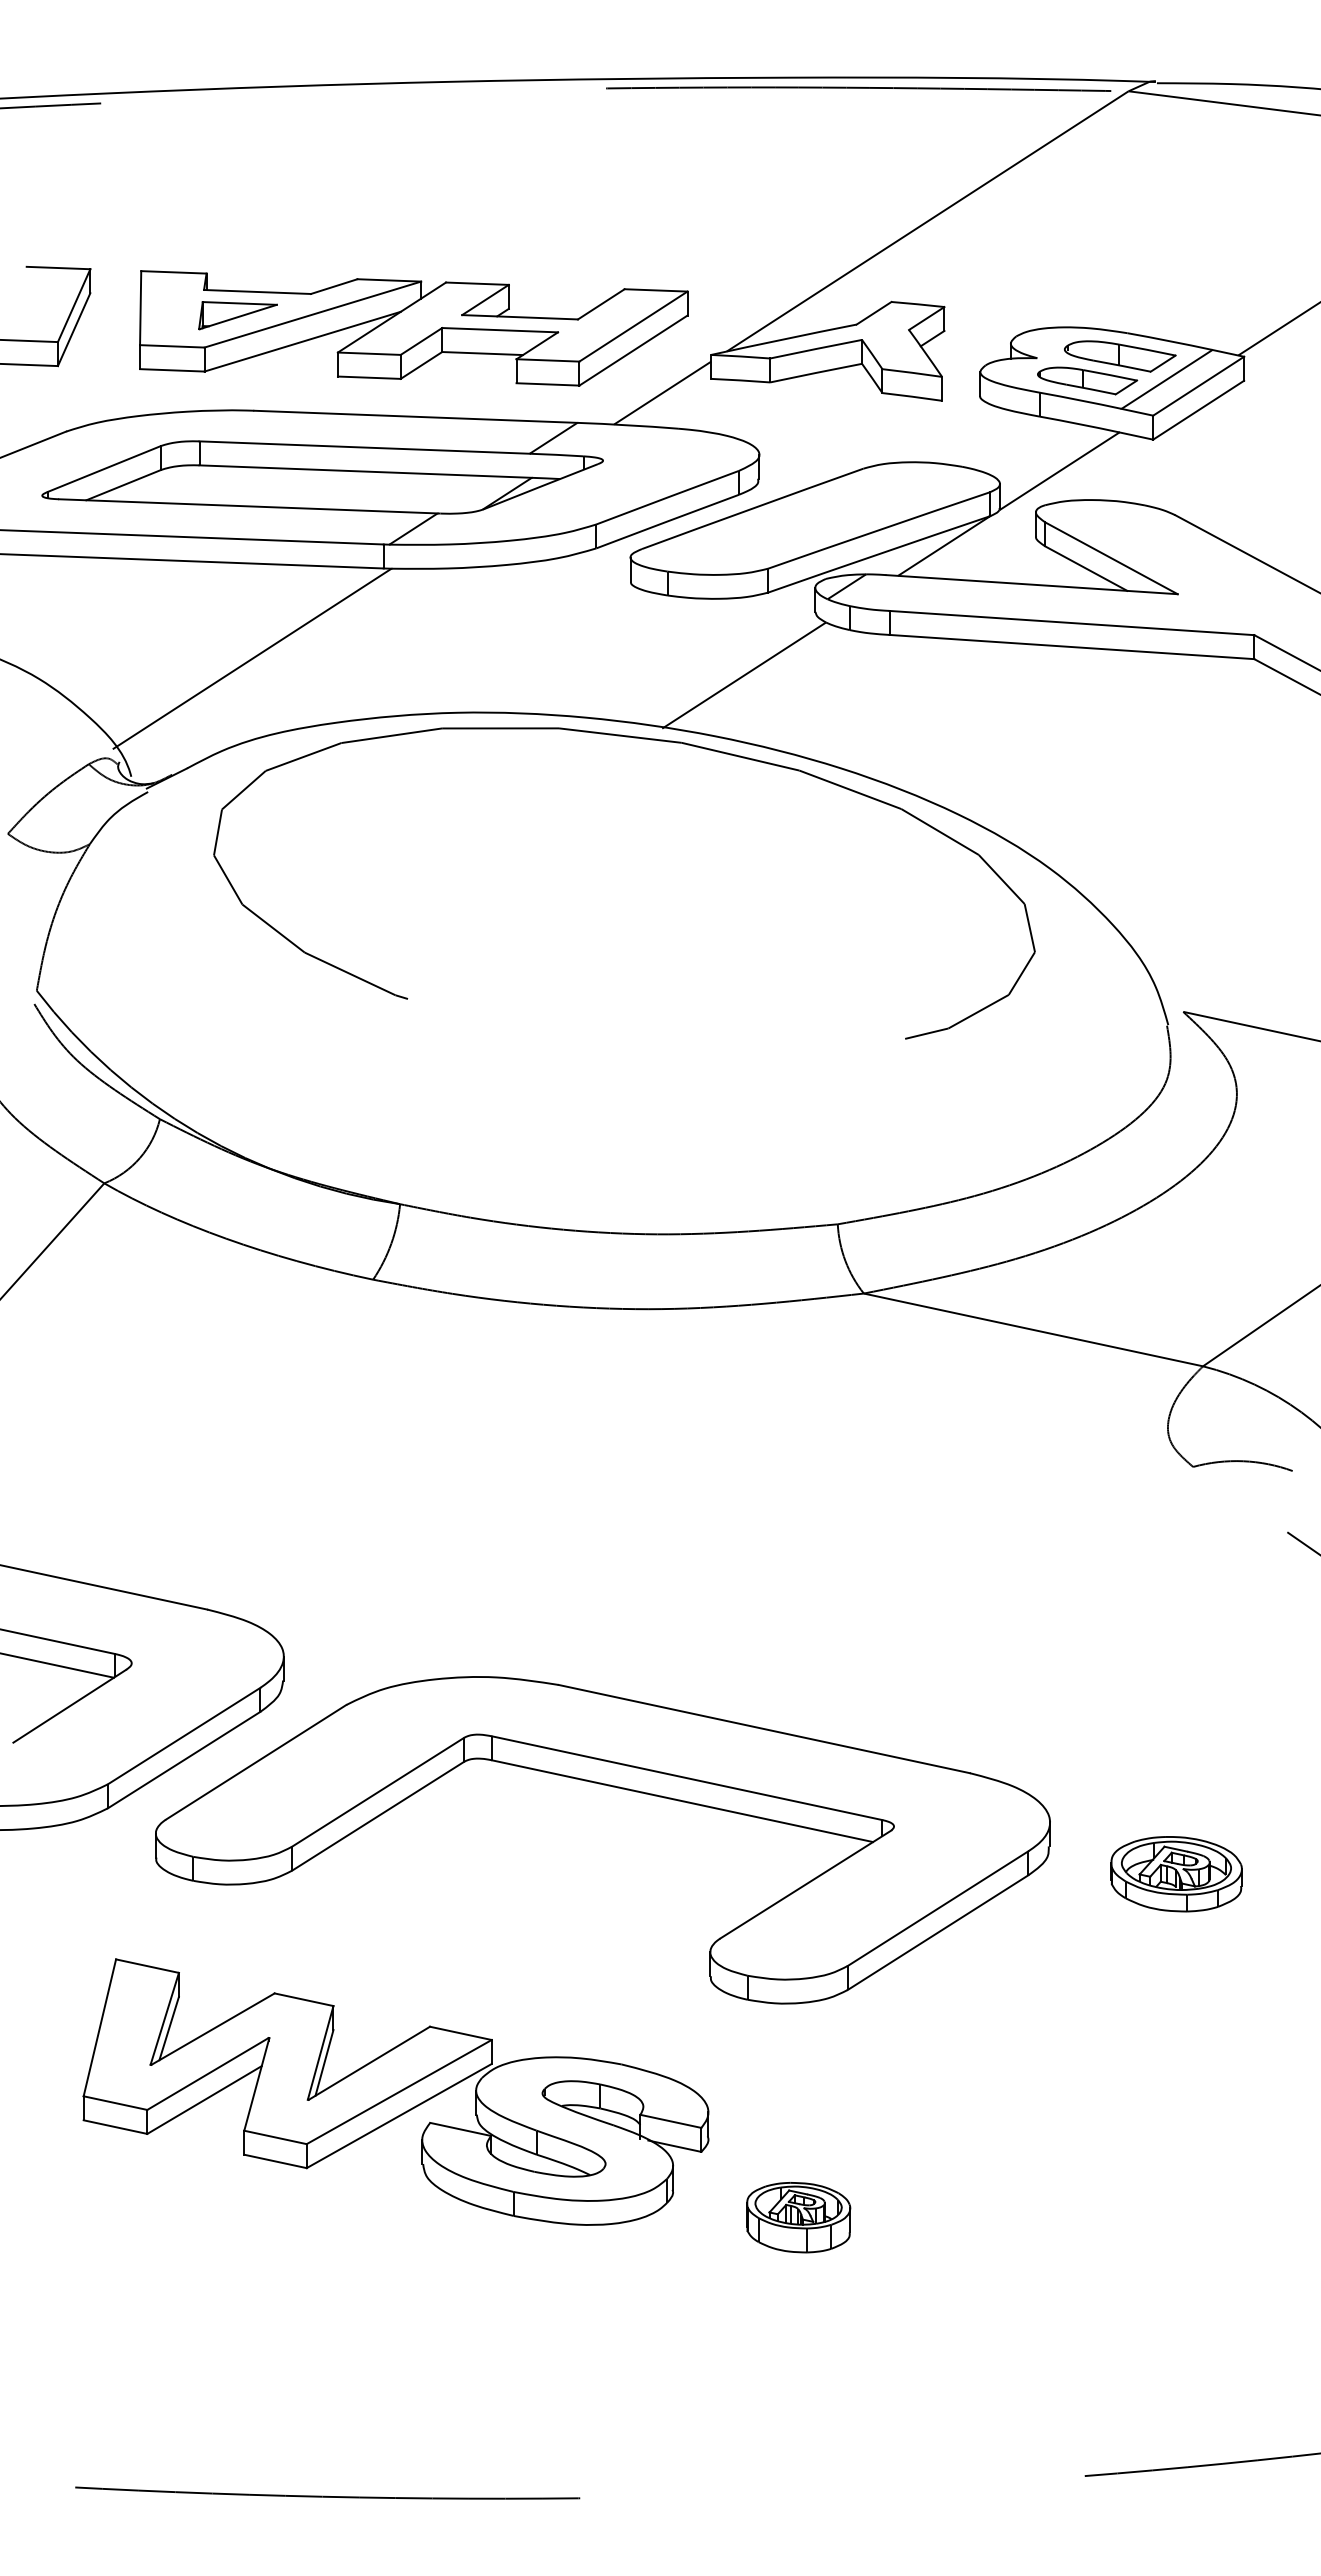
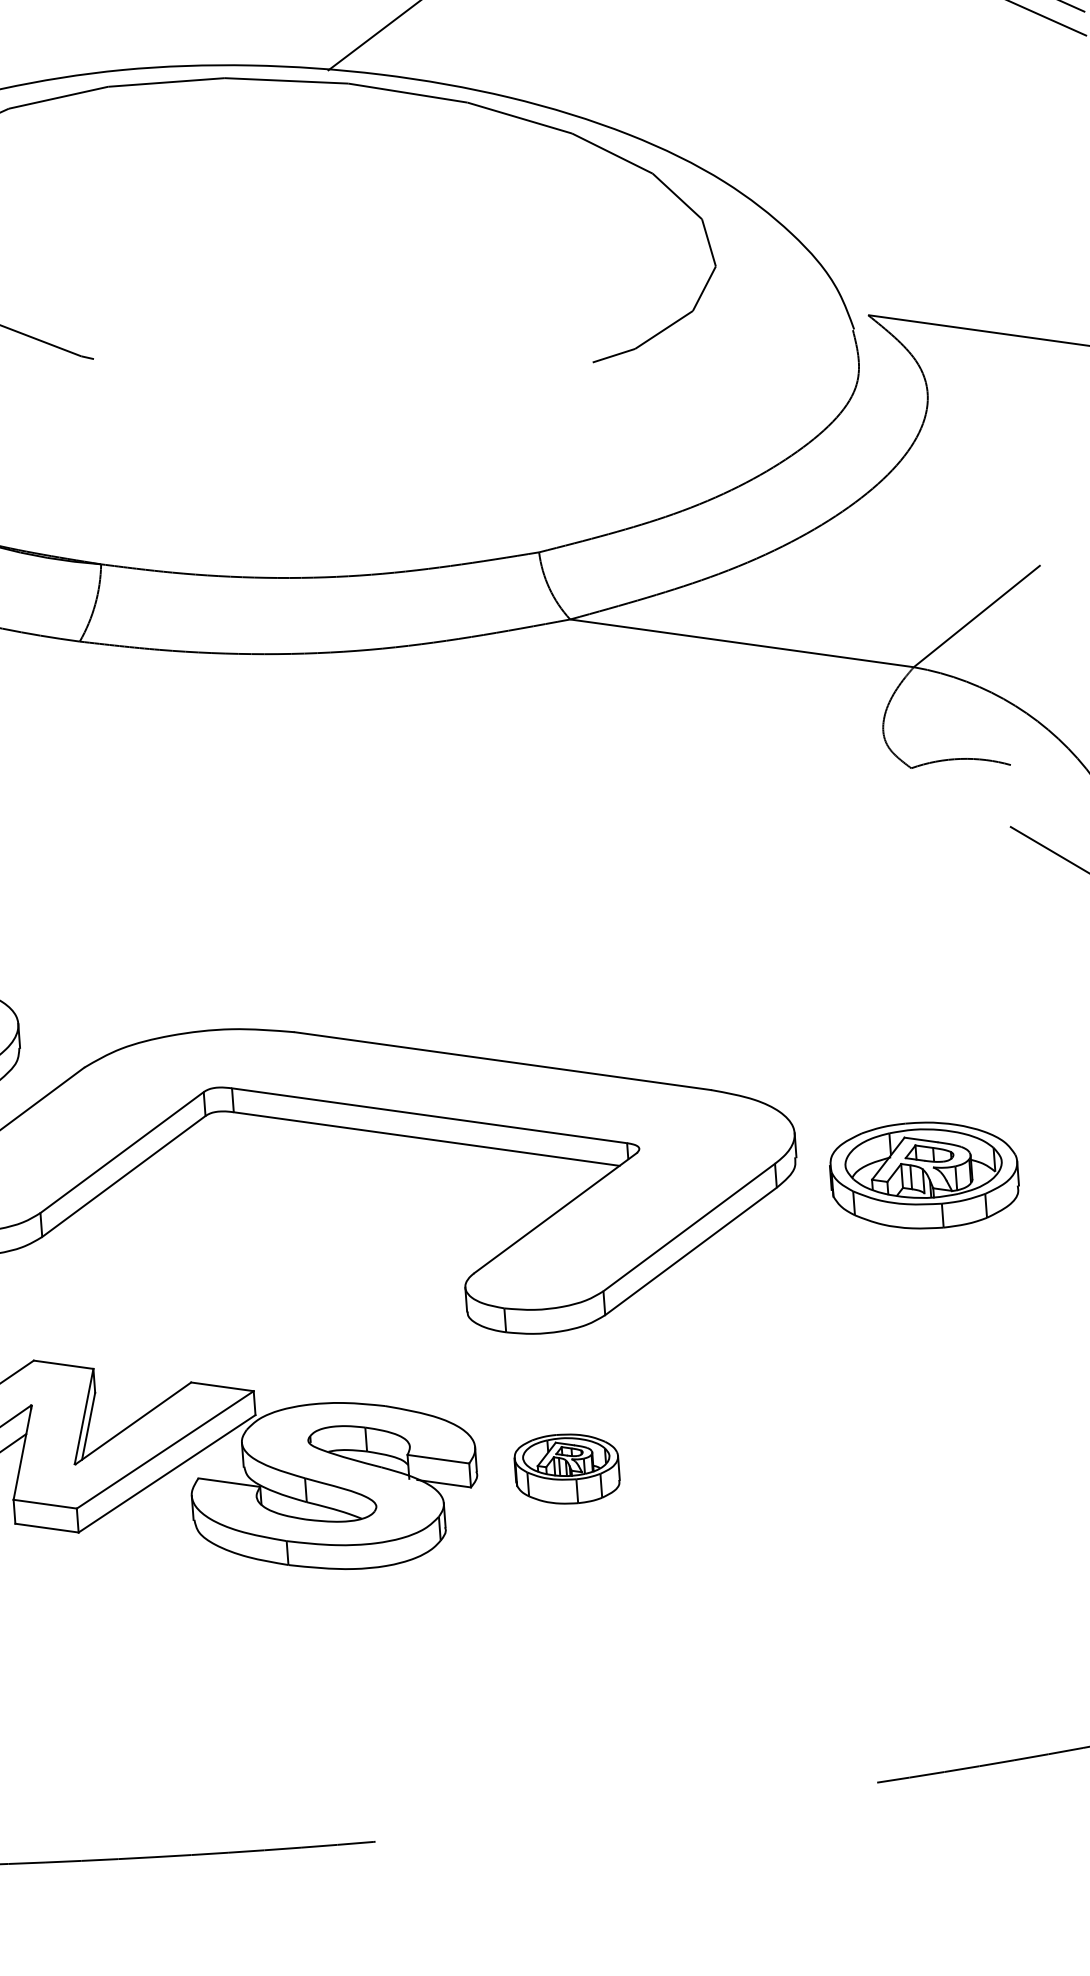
part: (1176, 1874) -> (924, 1175), size x1.43
part: (798, 2217) -> (567, 1468), moved

